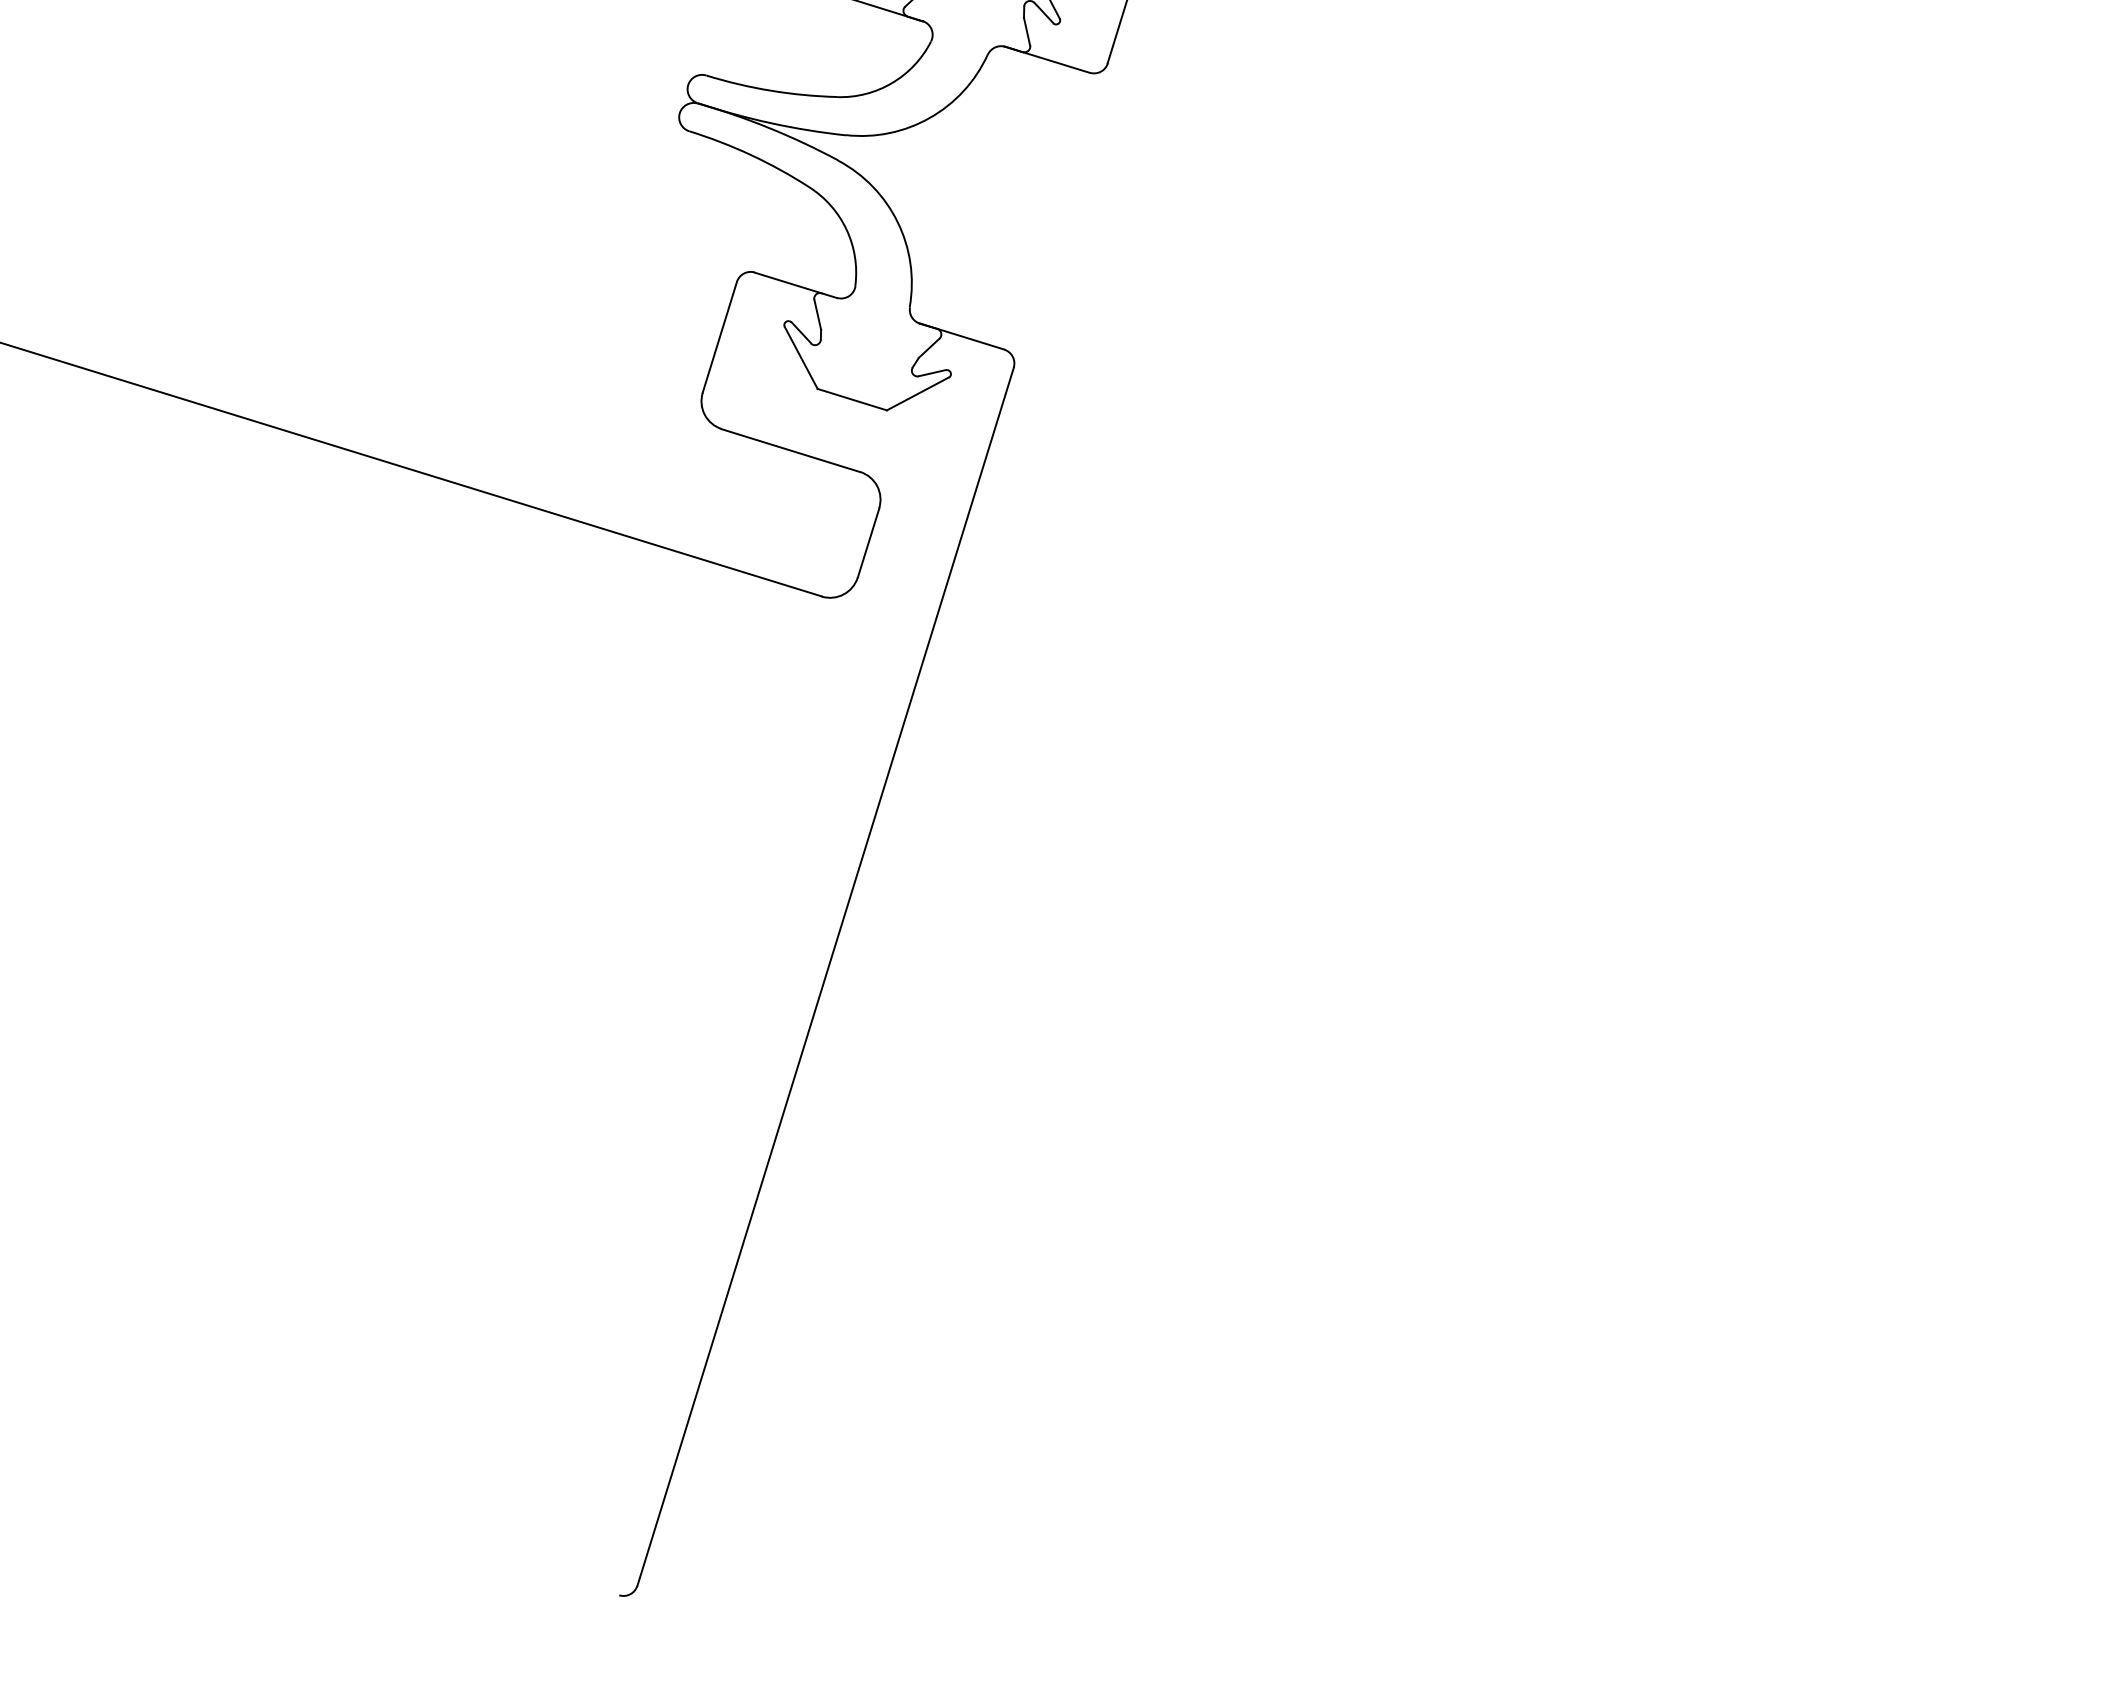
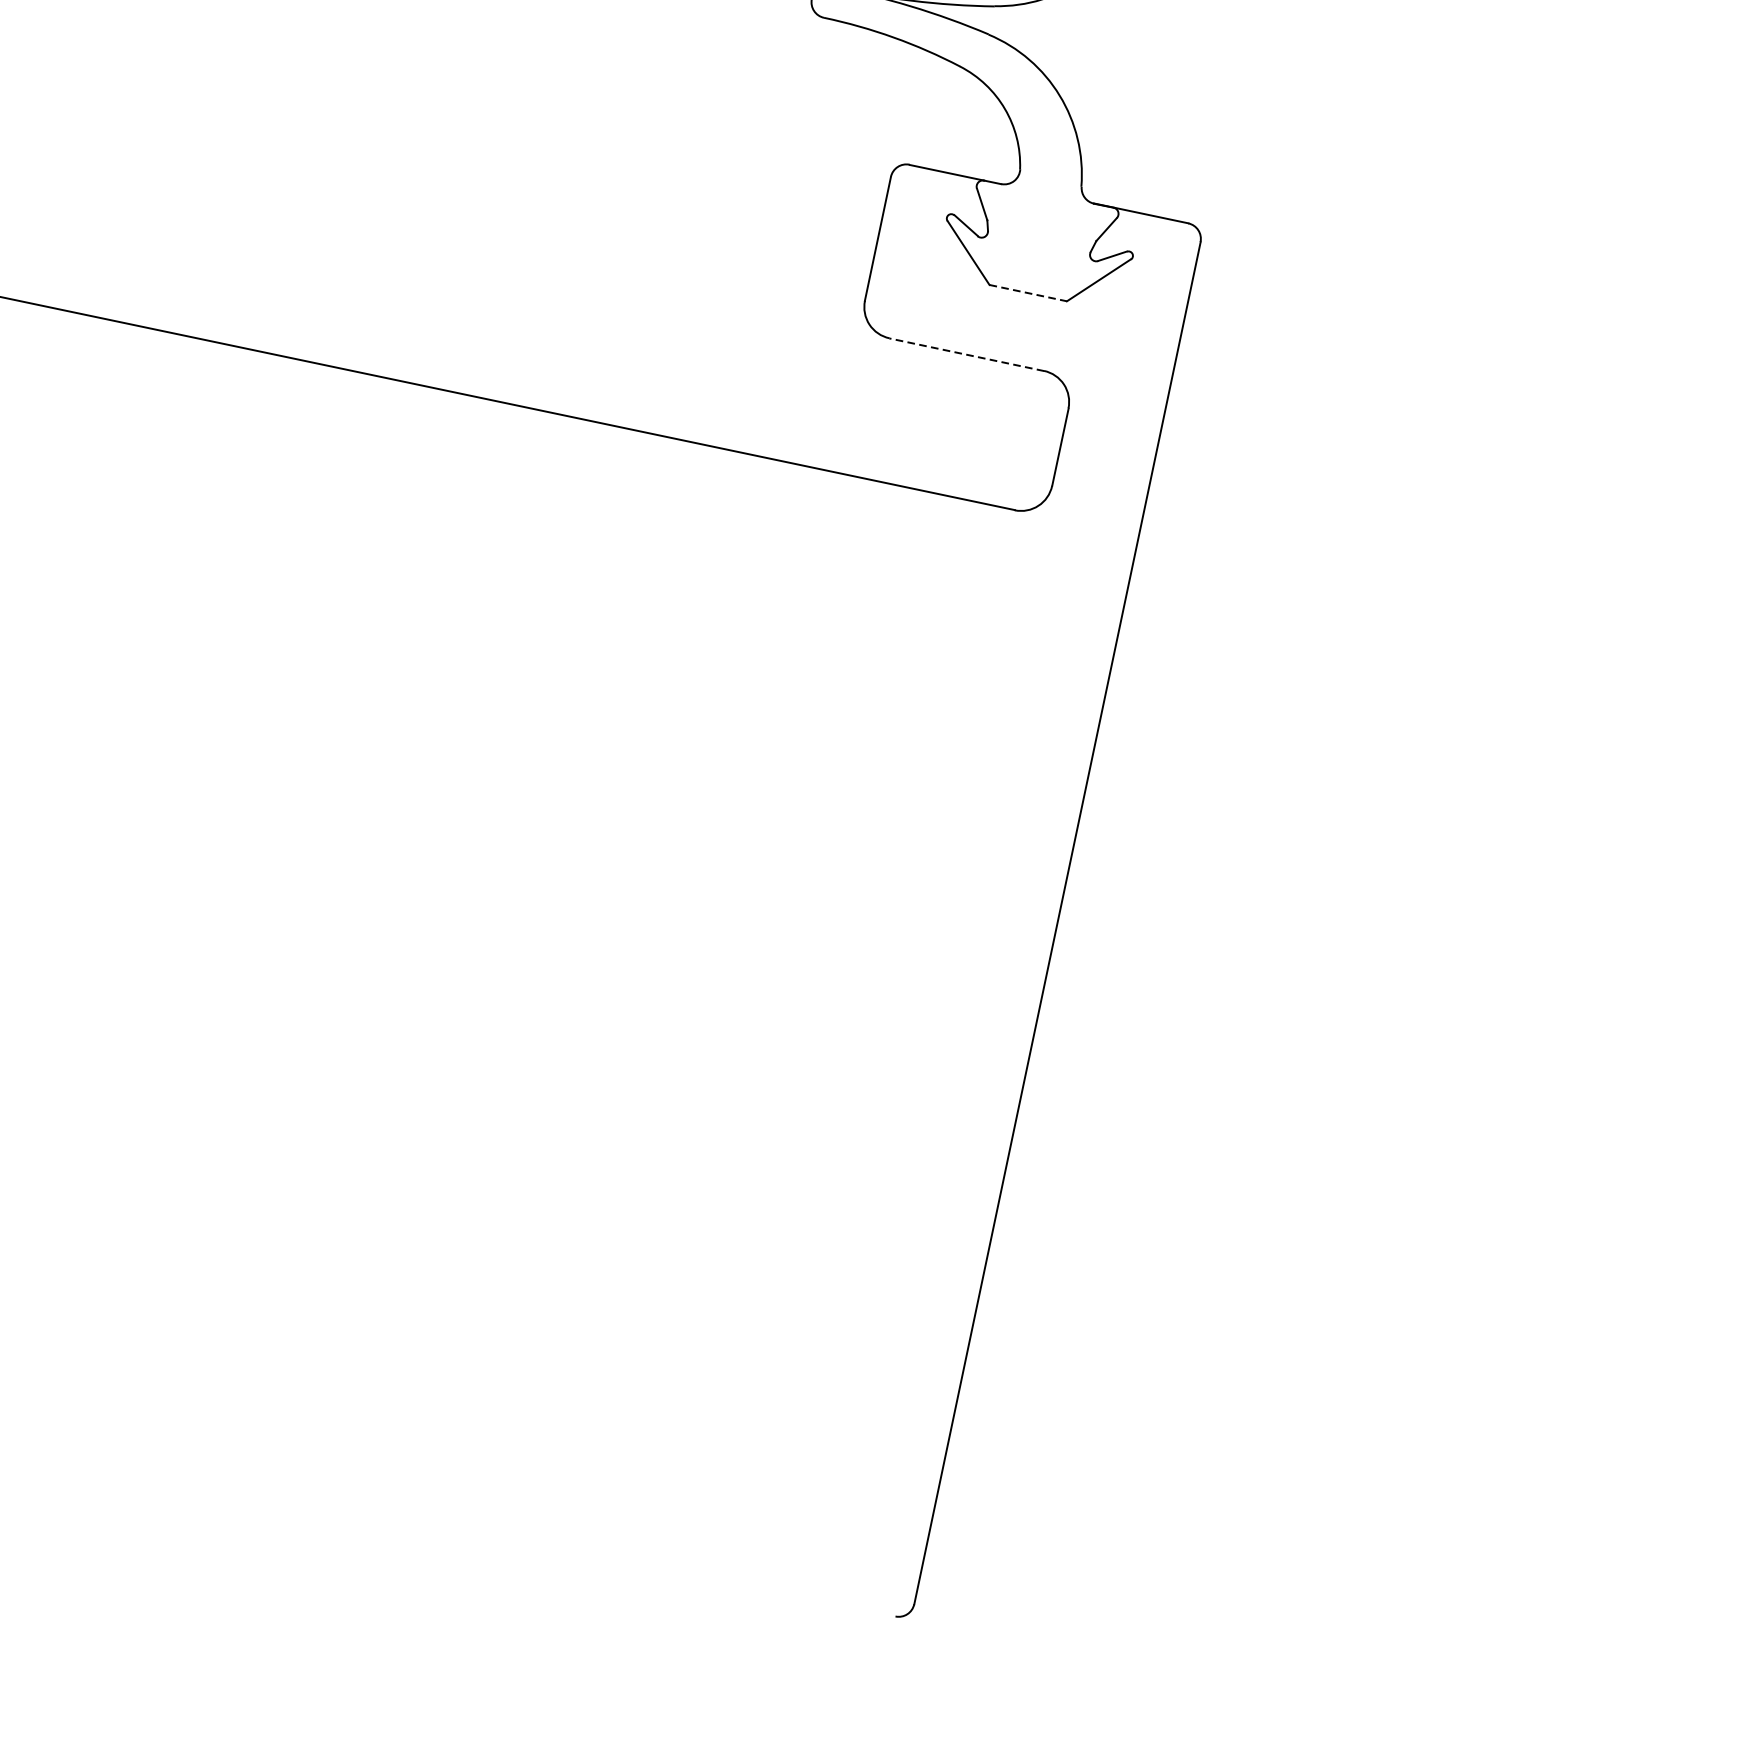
line: (852, 399) -> (1028, 292), solid -> dashed
line: (790, 450) -> (966, 354), solid -> dashed

